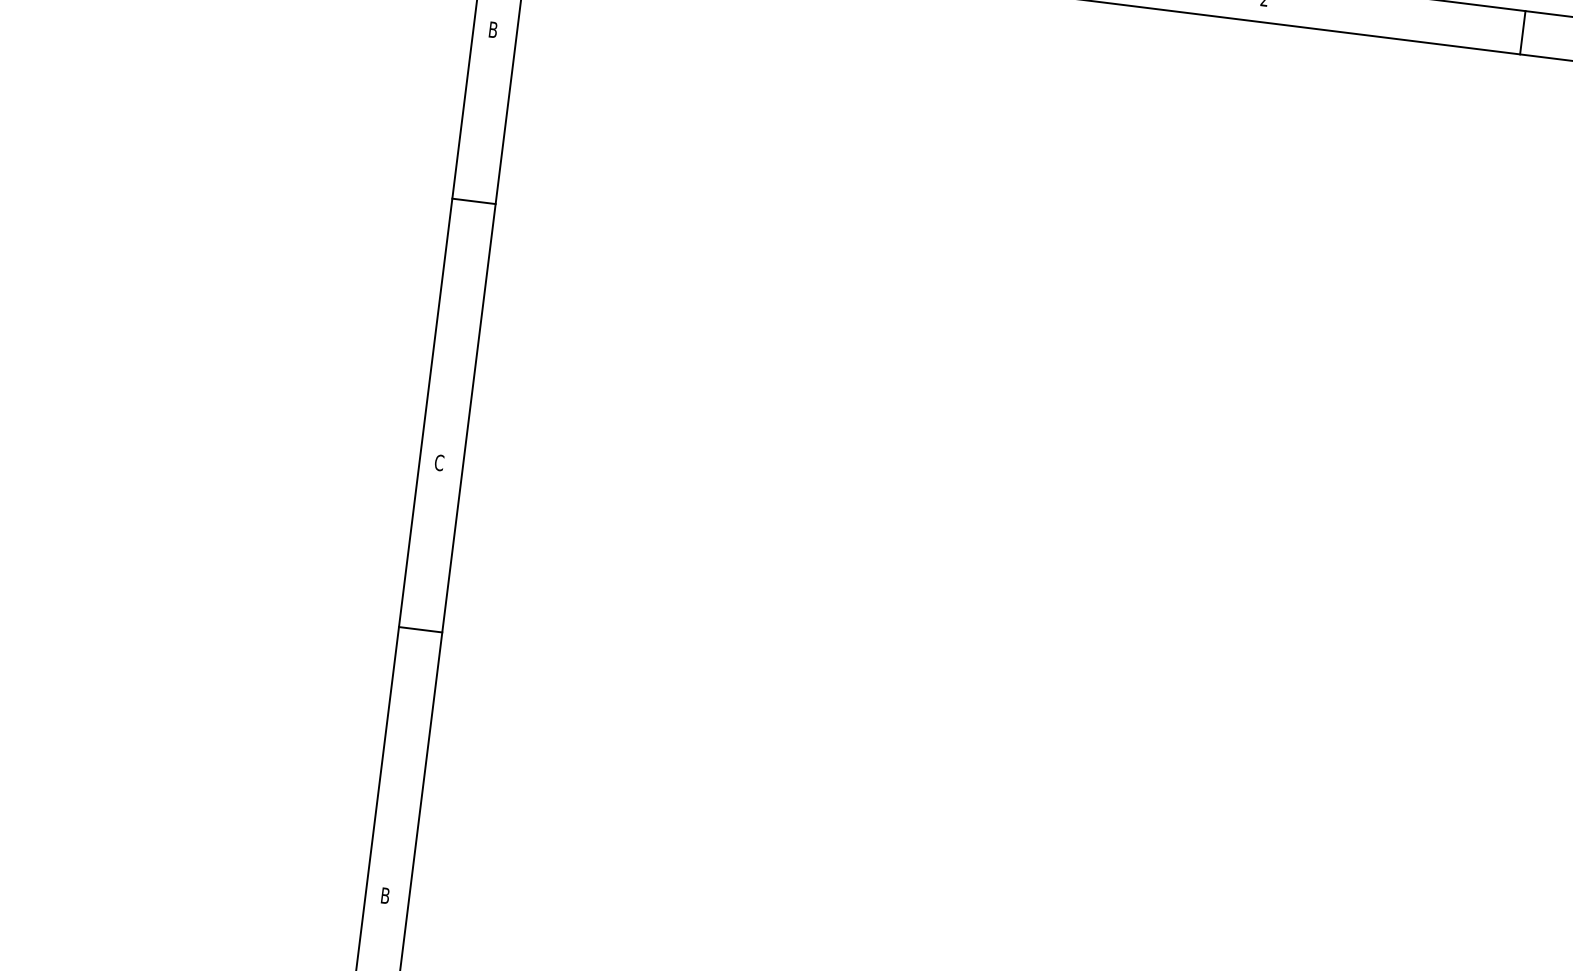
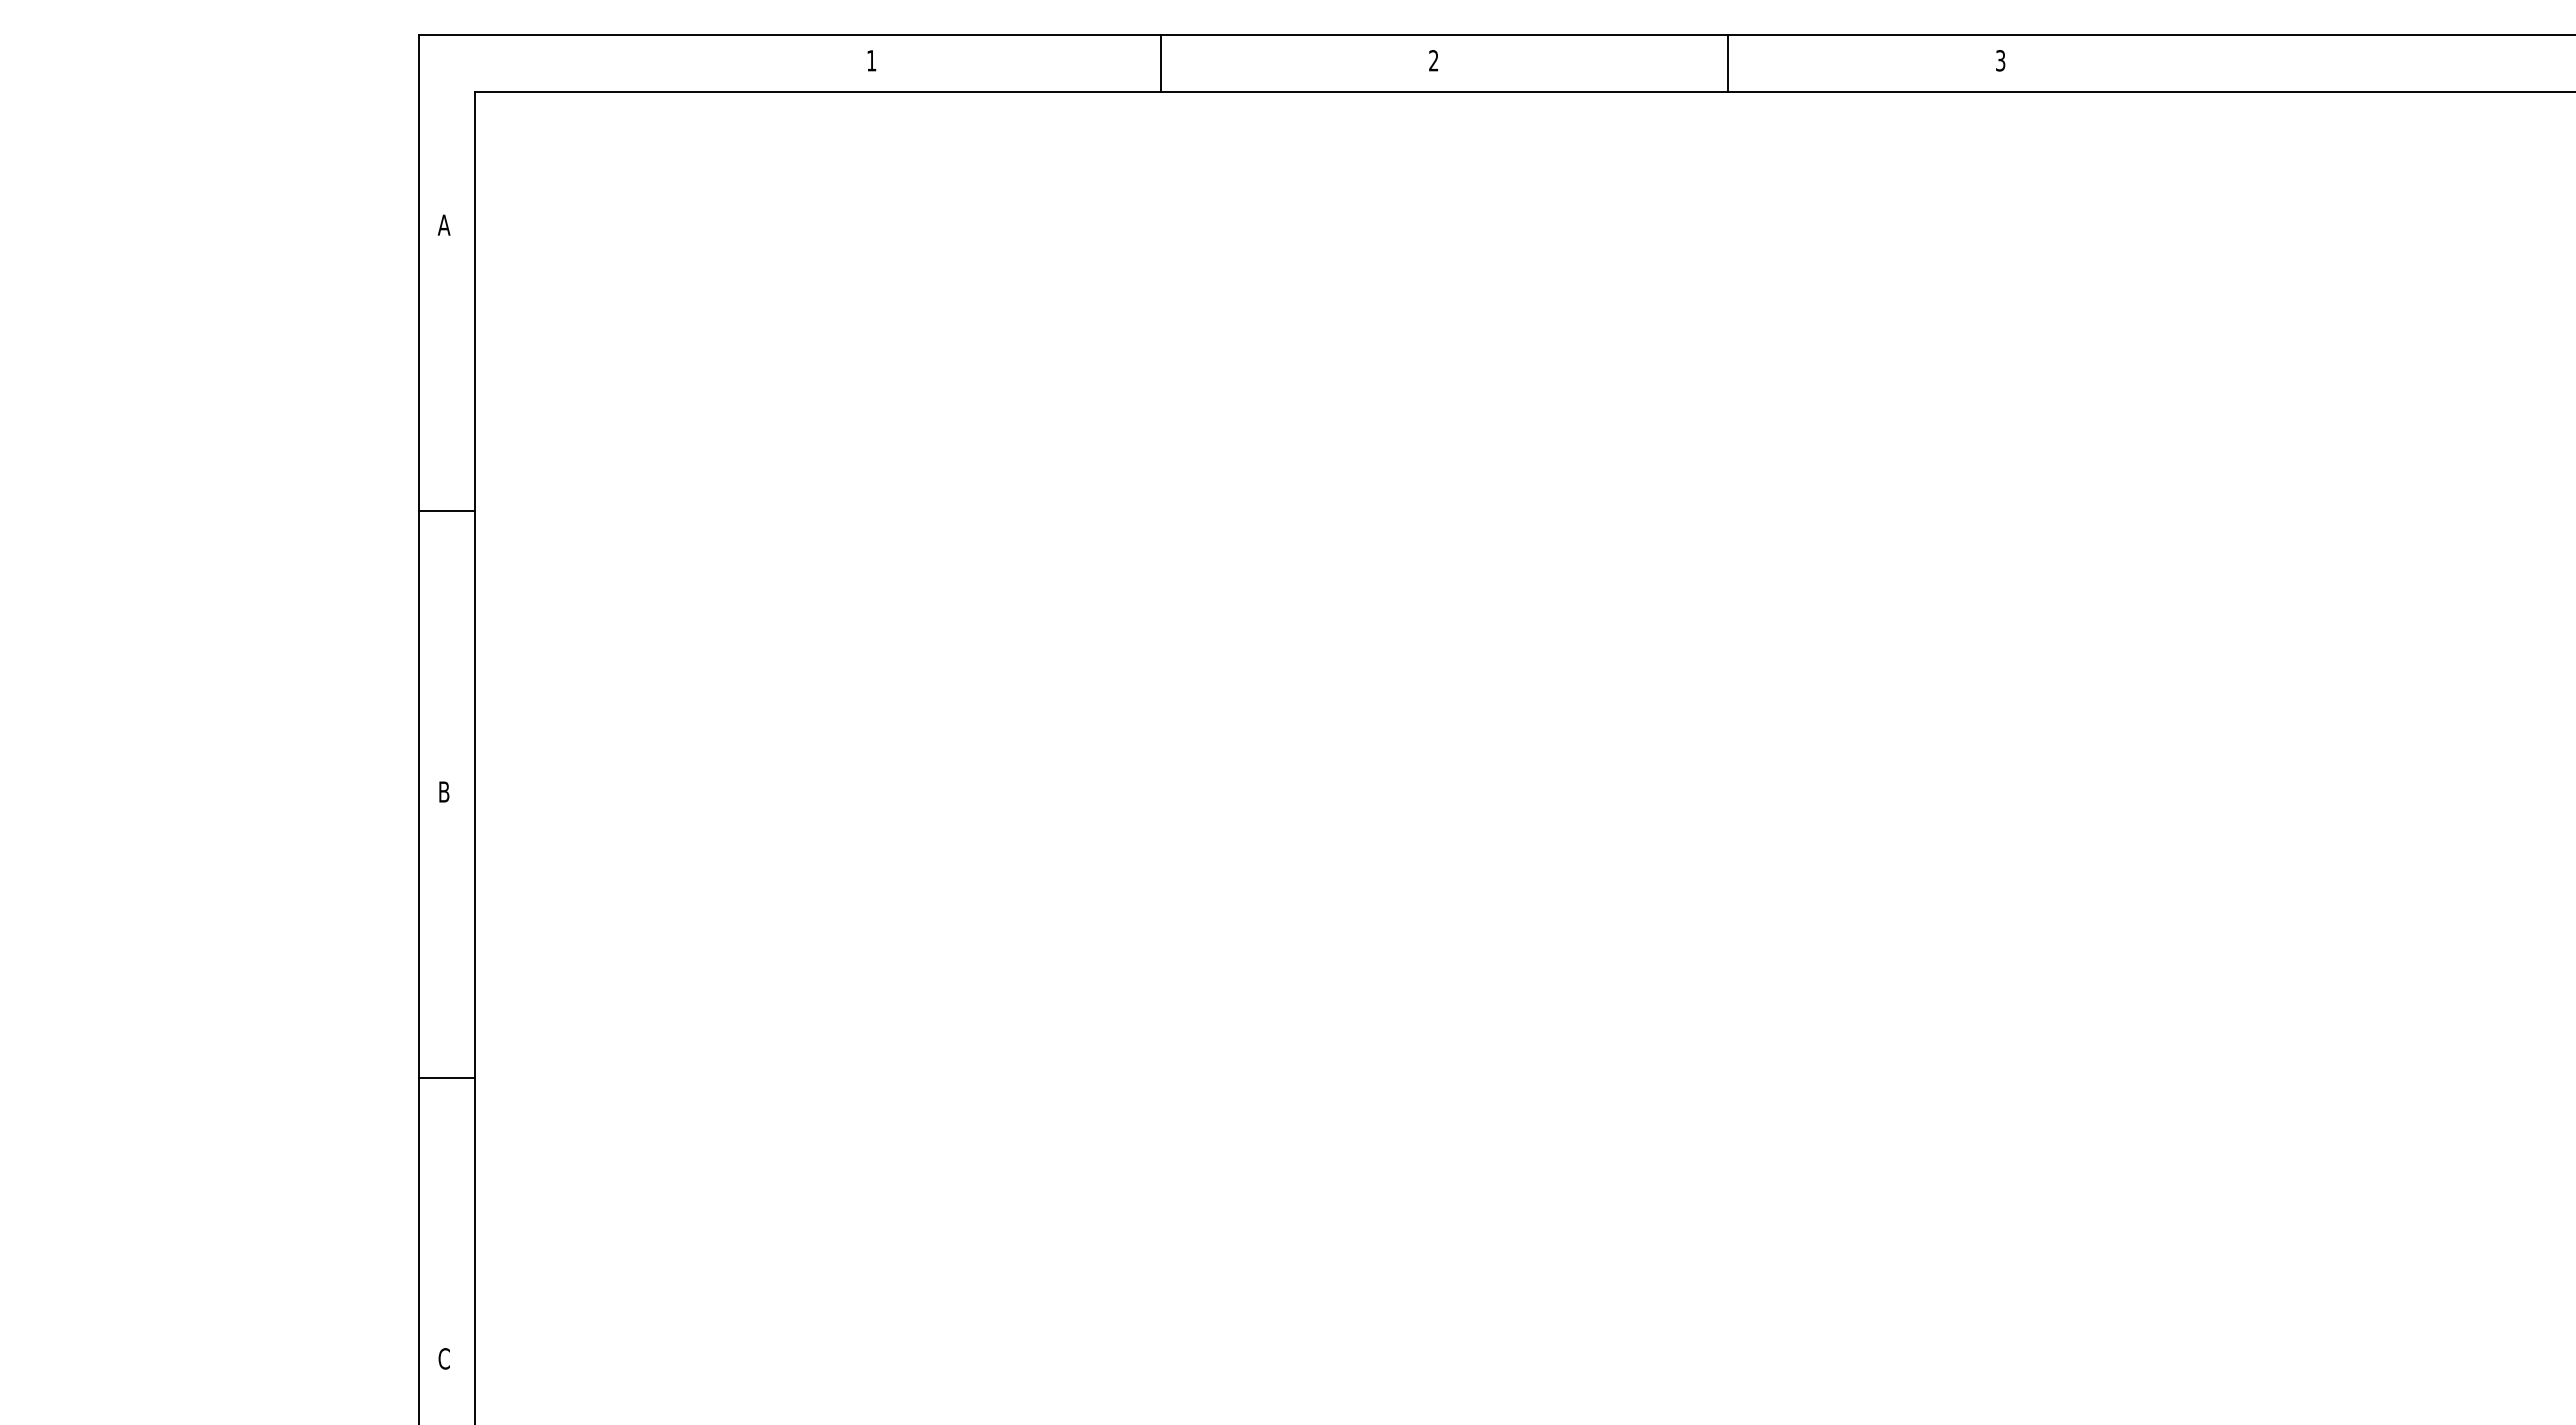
text: (492, 29) -> (443, 224), B -> A
line: (1523, 32) -> (1728, 63), moved
line: (473, 201) -> (446, 511), moved
text: (438, 462) -> (443, 791), C -> B
line: (420, 629) -> (446, 1078), moved
text: (384, 895) -> (443, 1358), B -> C

